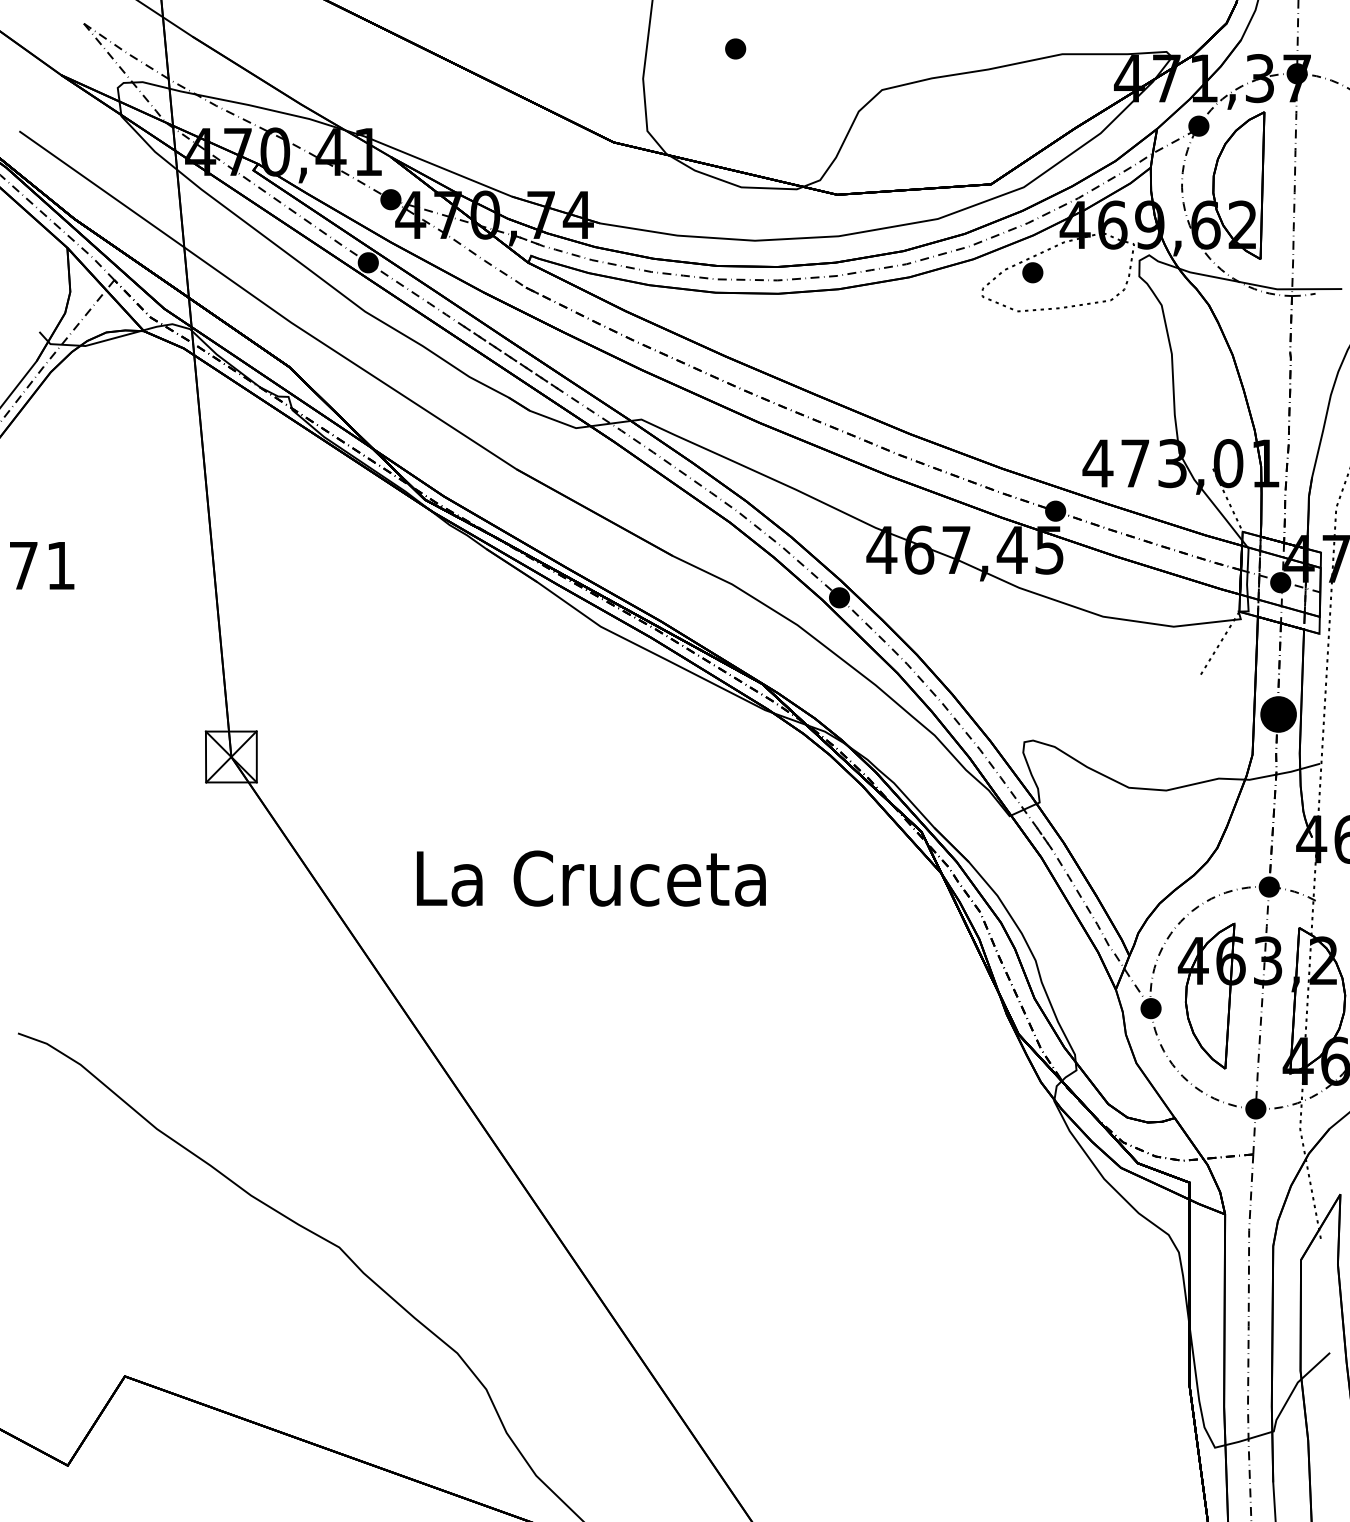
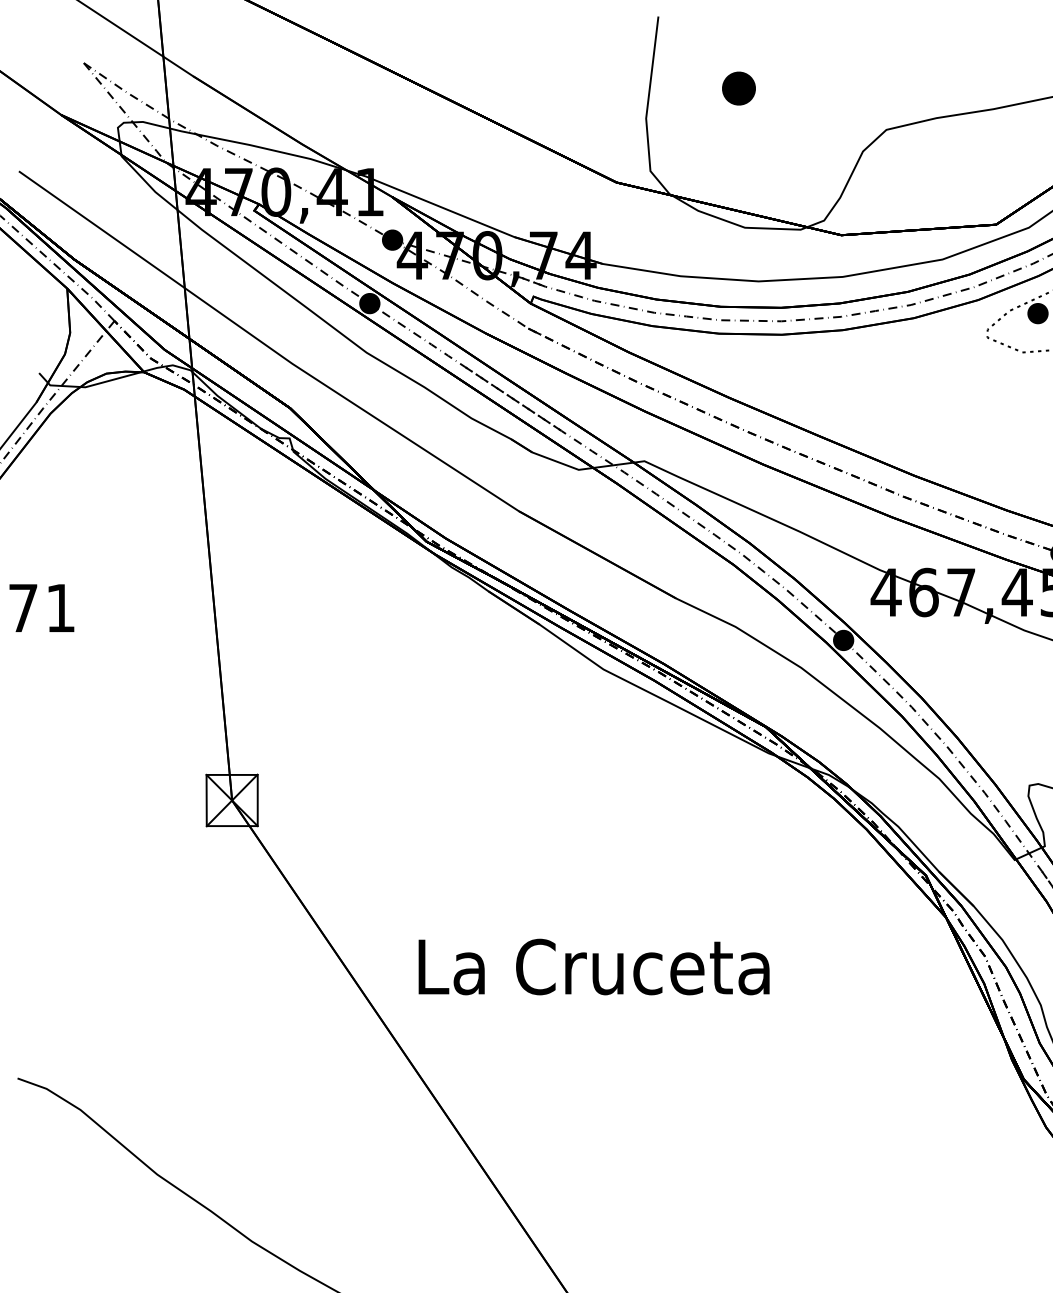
part: (735, 48) -> (739, 88), size x1.6
text: (591, 878) -> (594, 966), moved

